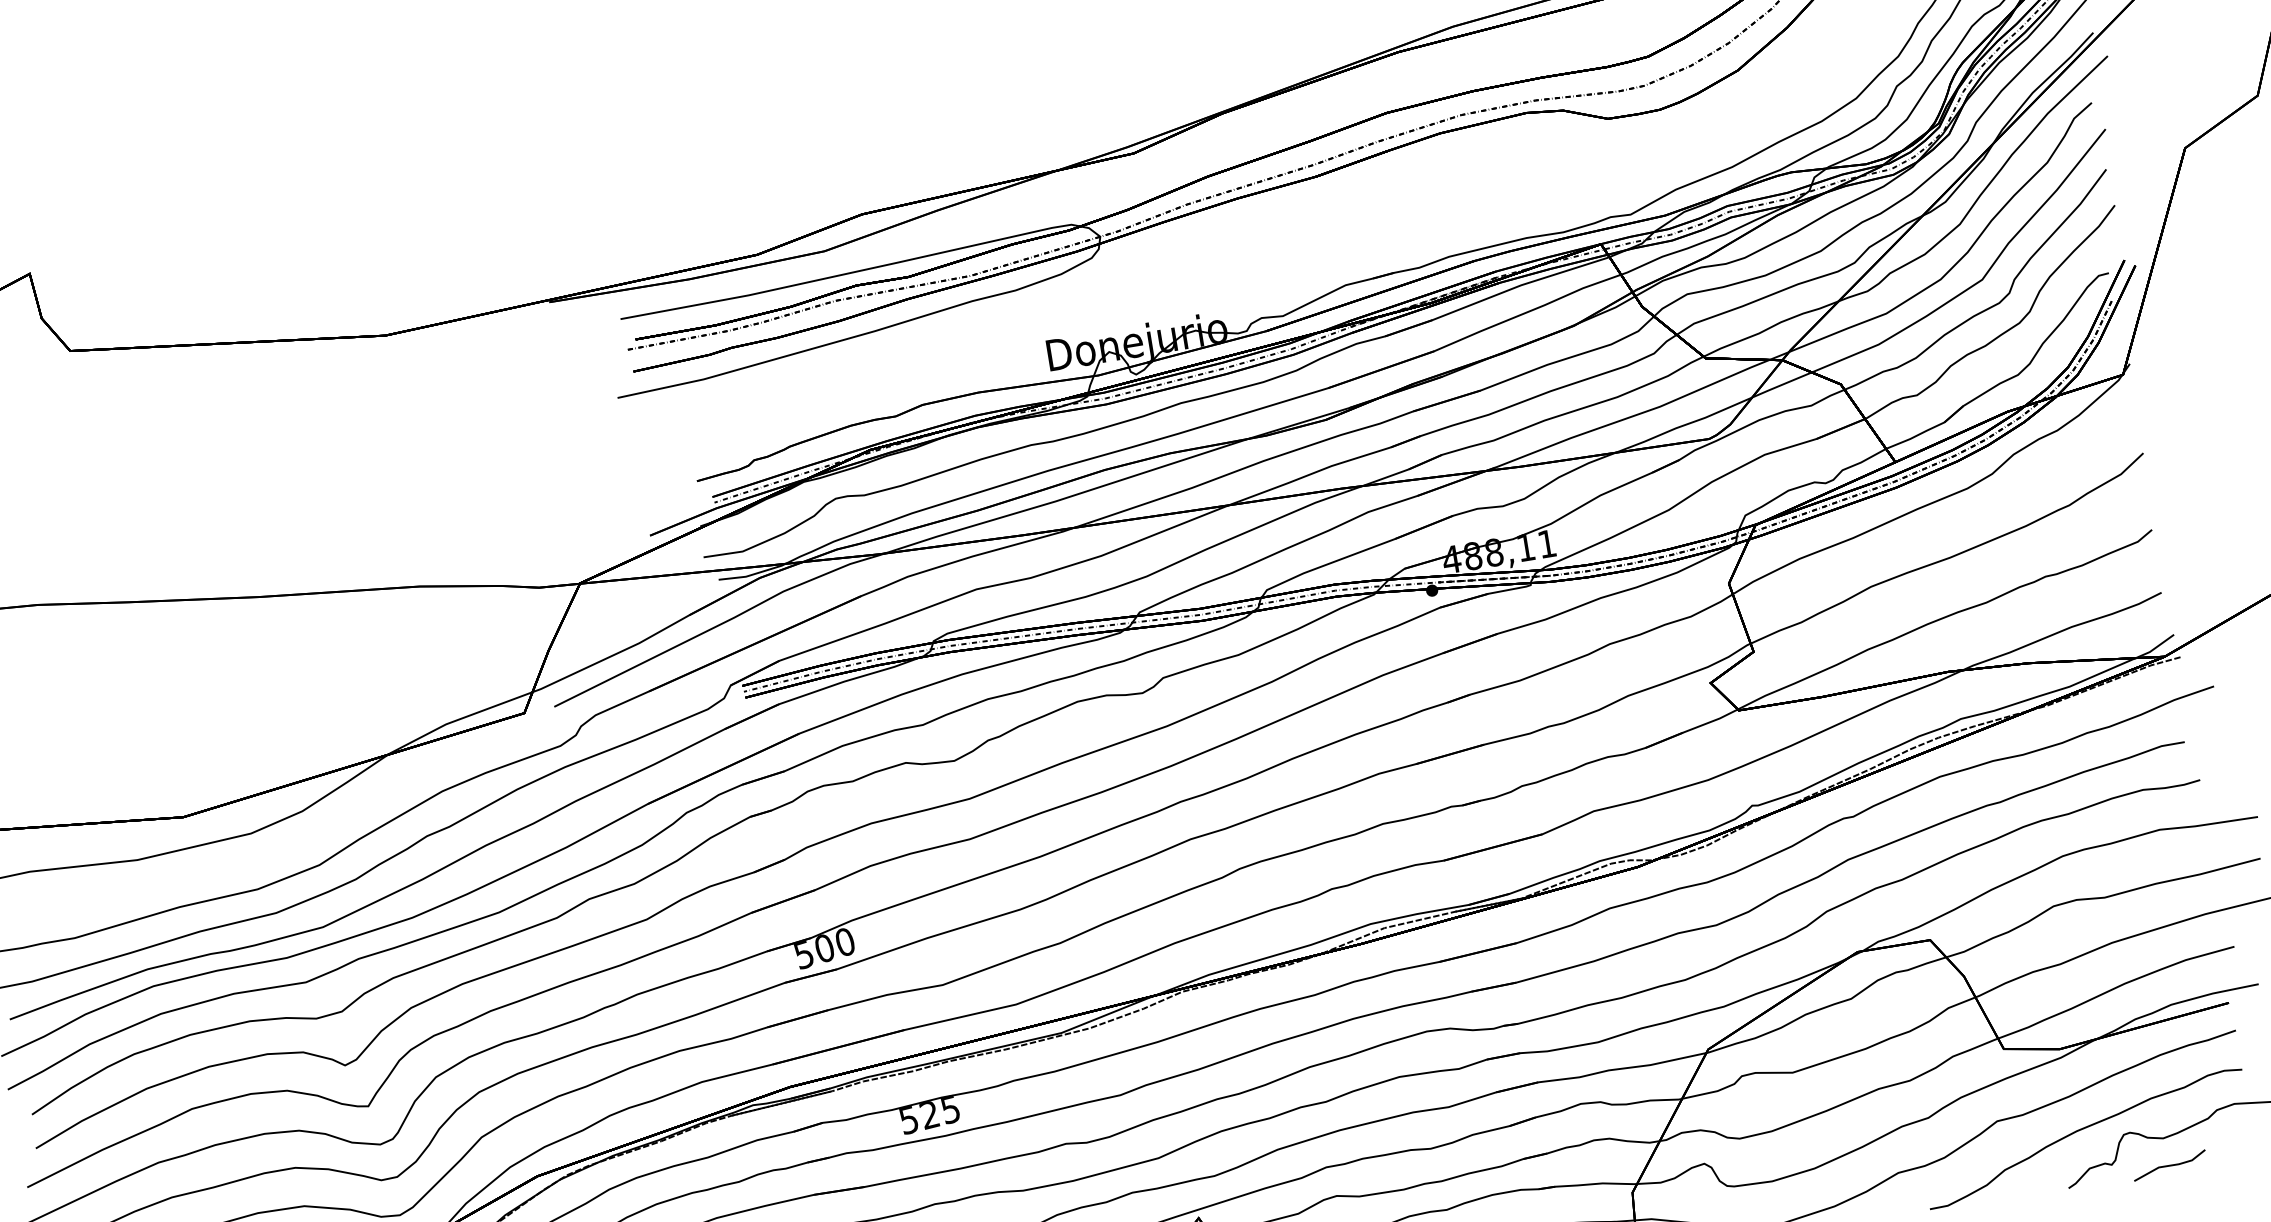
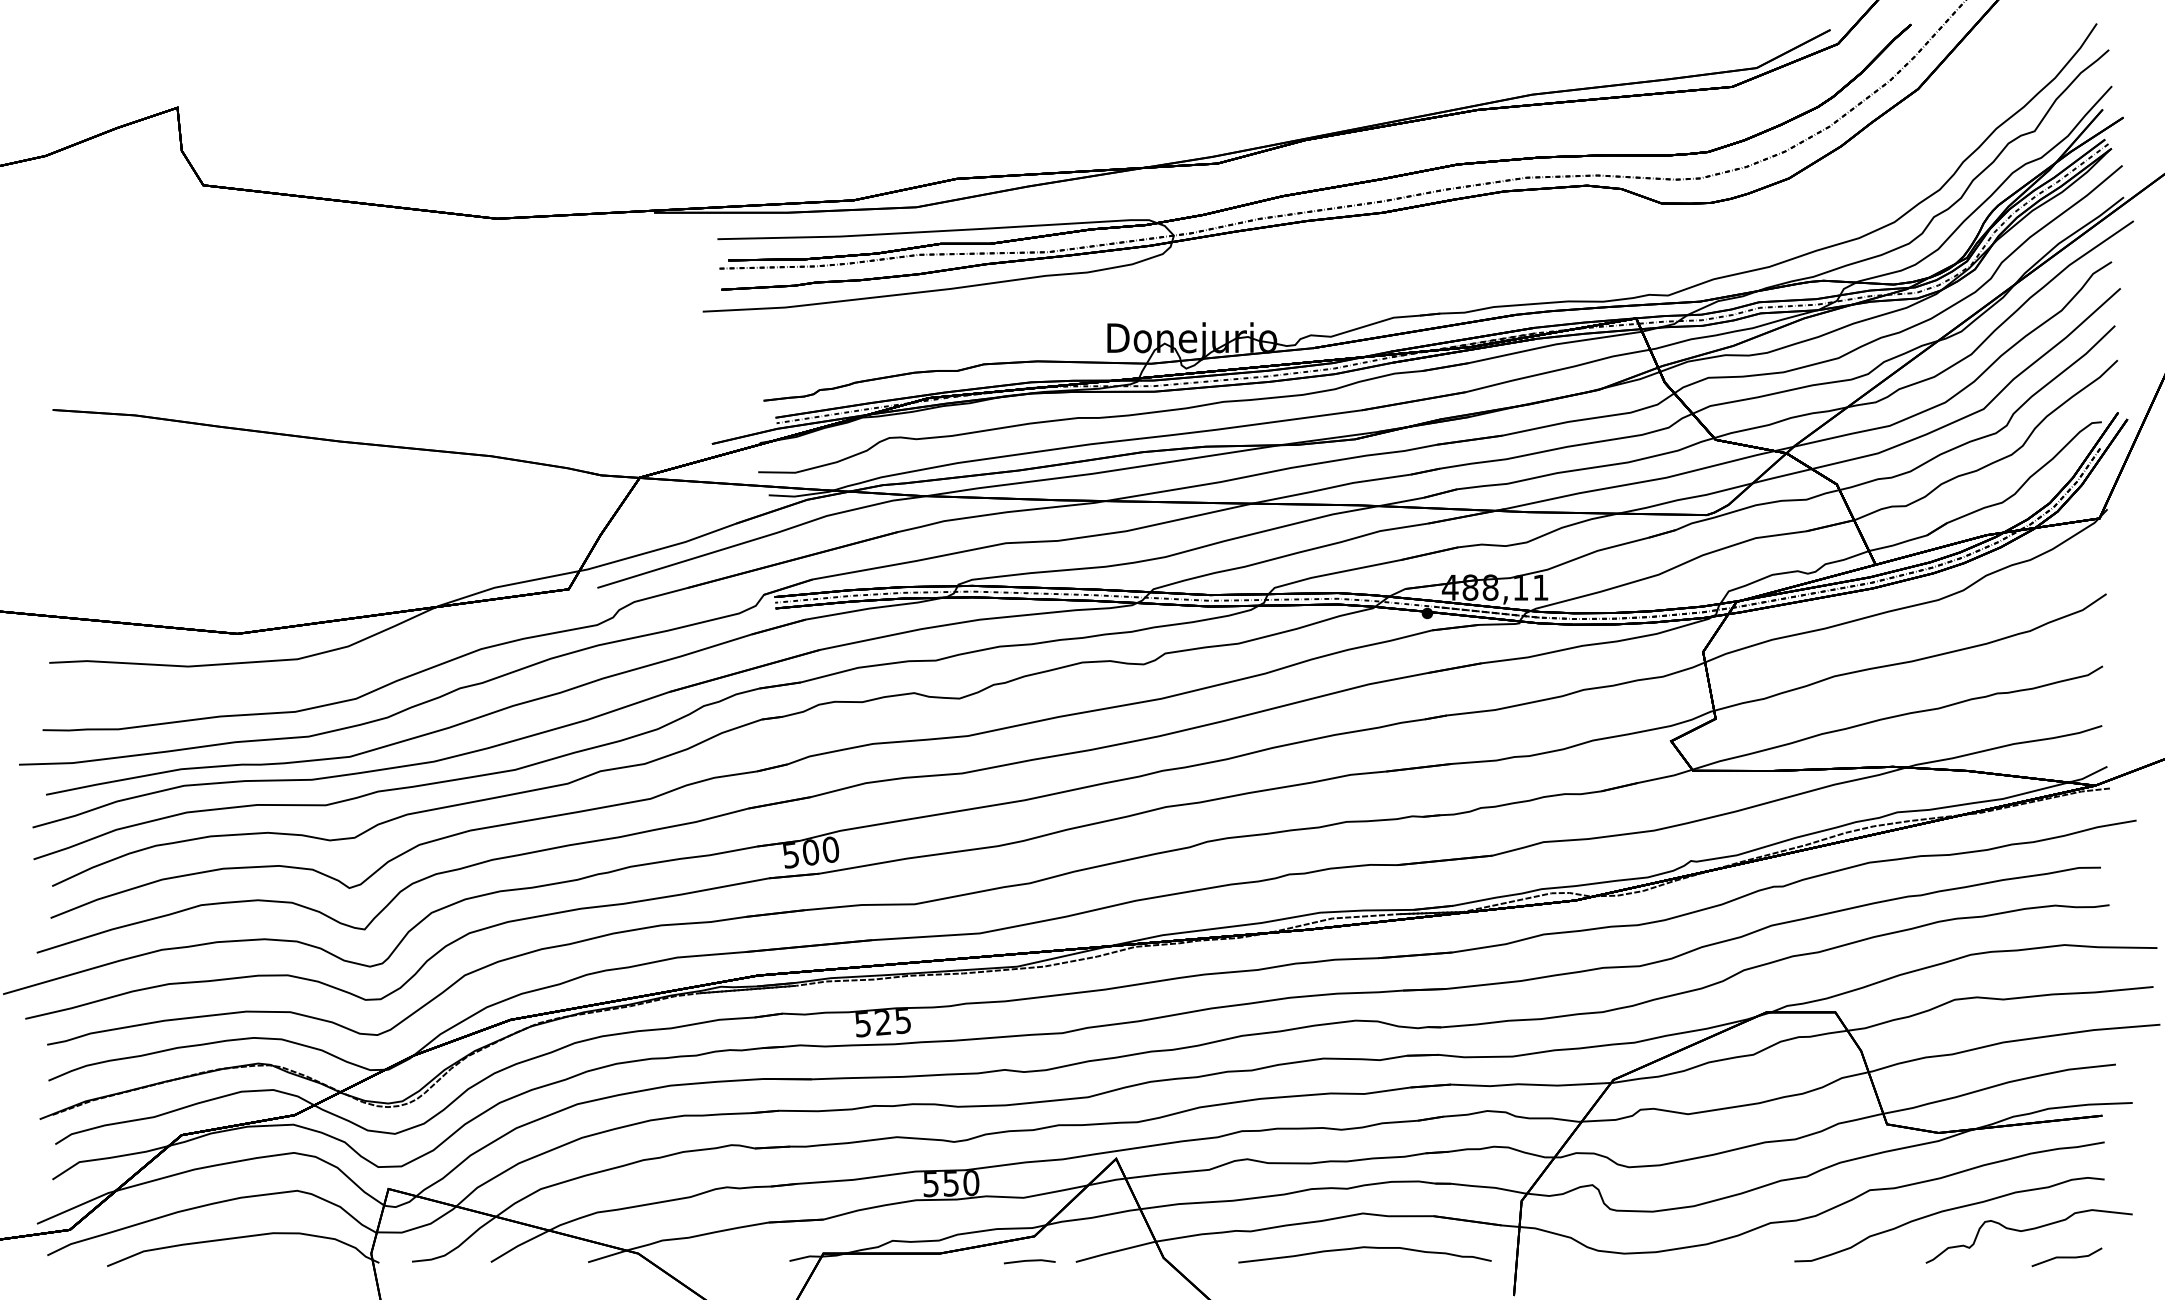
line: (2169, 1165) -> (2066, 1257), moved

